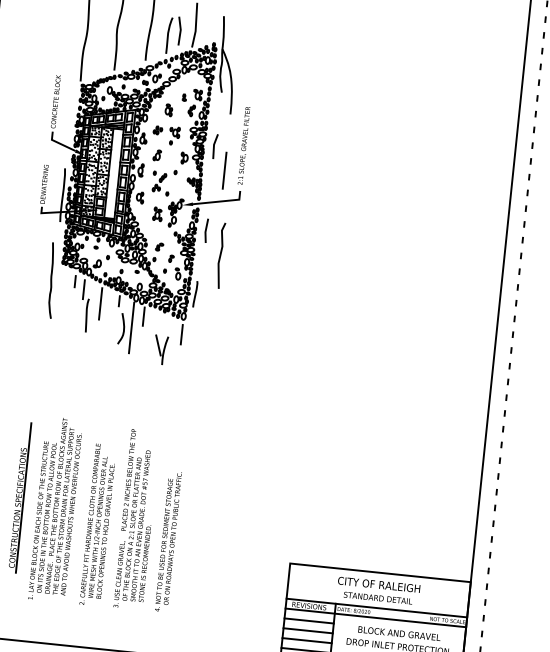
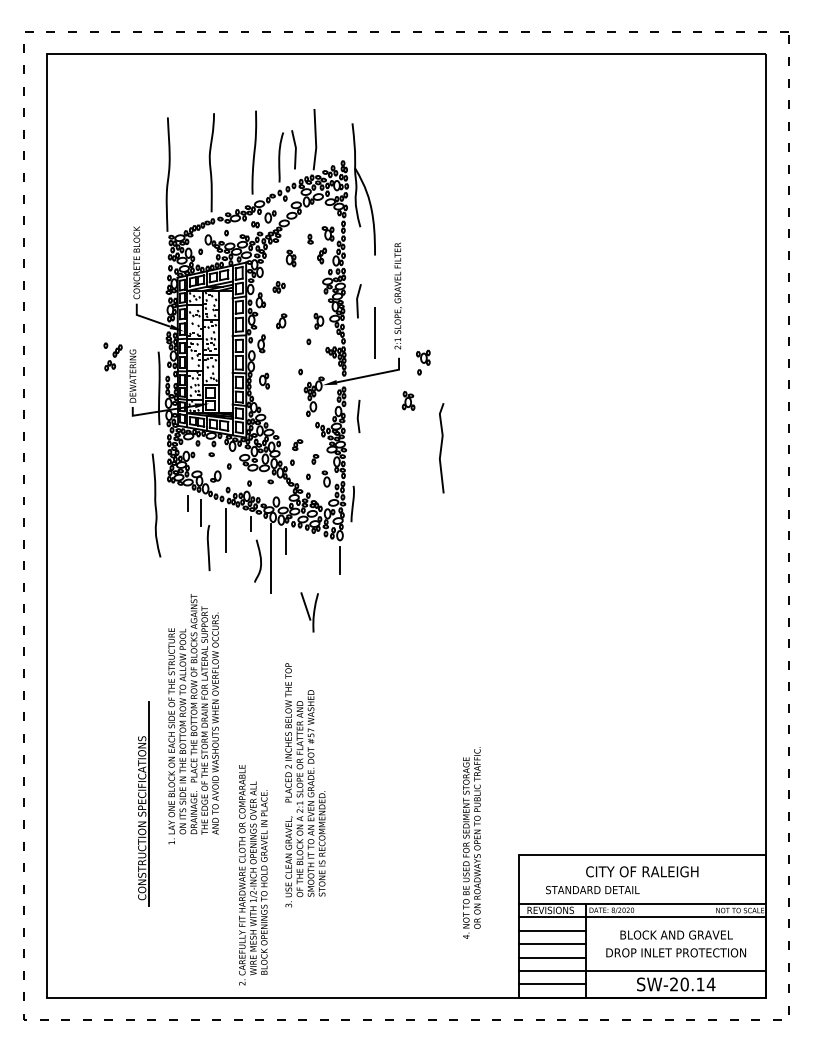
part: (174, 135) -> (423, 362), moved
part: (158, 181) -> (112, 356), moved
part: (157, 213) -> (408, 400), moved
line: (220, 255) -> (441, 448), moved
part: (160, 350) -> (309, 612), moved
text: (55, 509) -> (193, 719), moved
text: (137, 519) -> (305, 785), moved
text: (98, 525) -> (253, 875), moved
text: (168, 541) -> (471, 842), moved
text: (377, 598) -> (592, 890), moved

